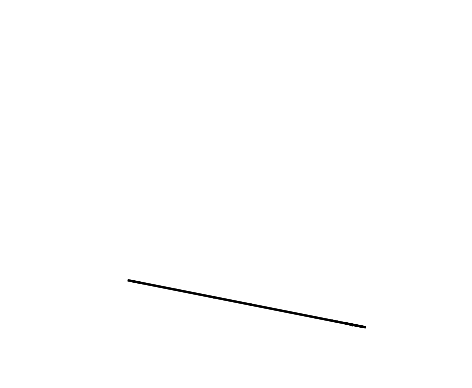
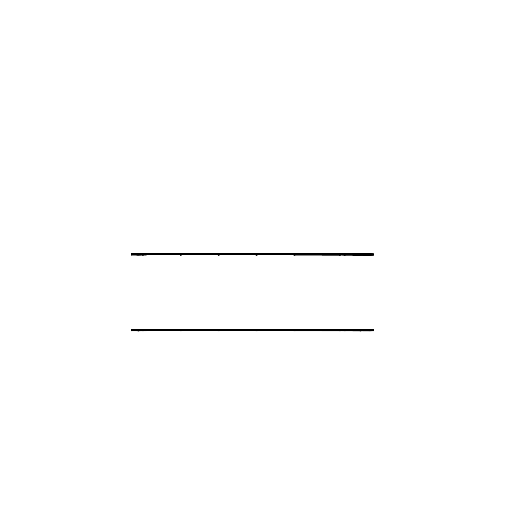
line: (261, 229) -> (252, 254), added

